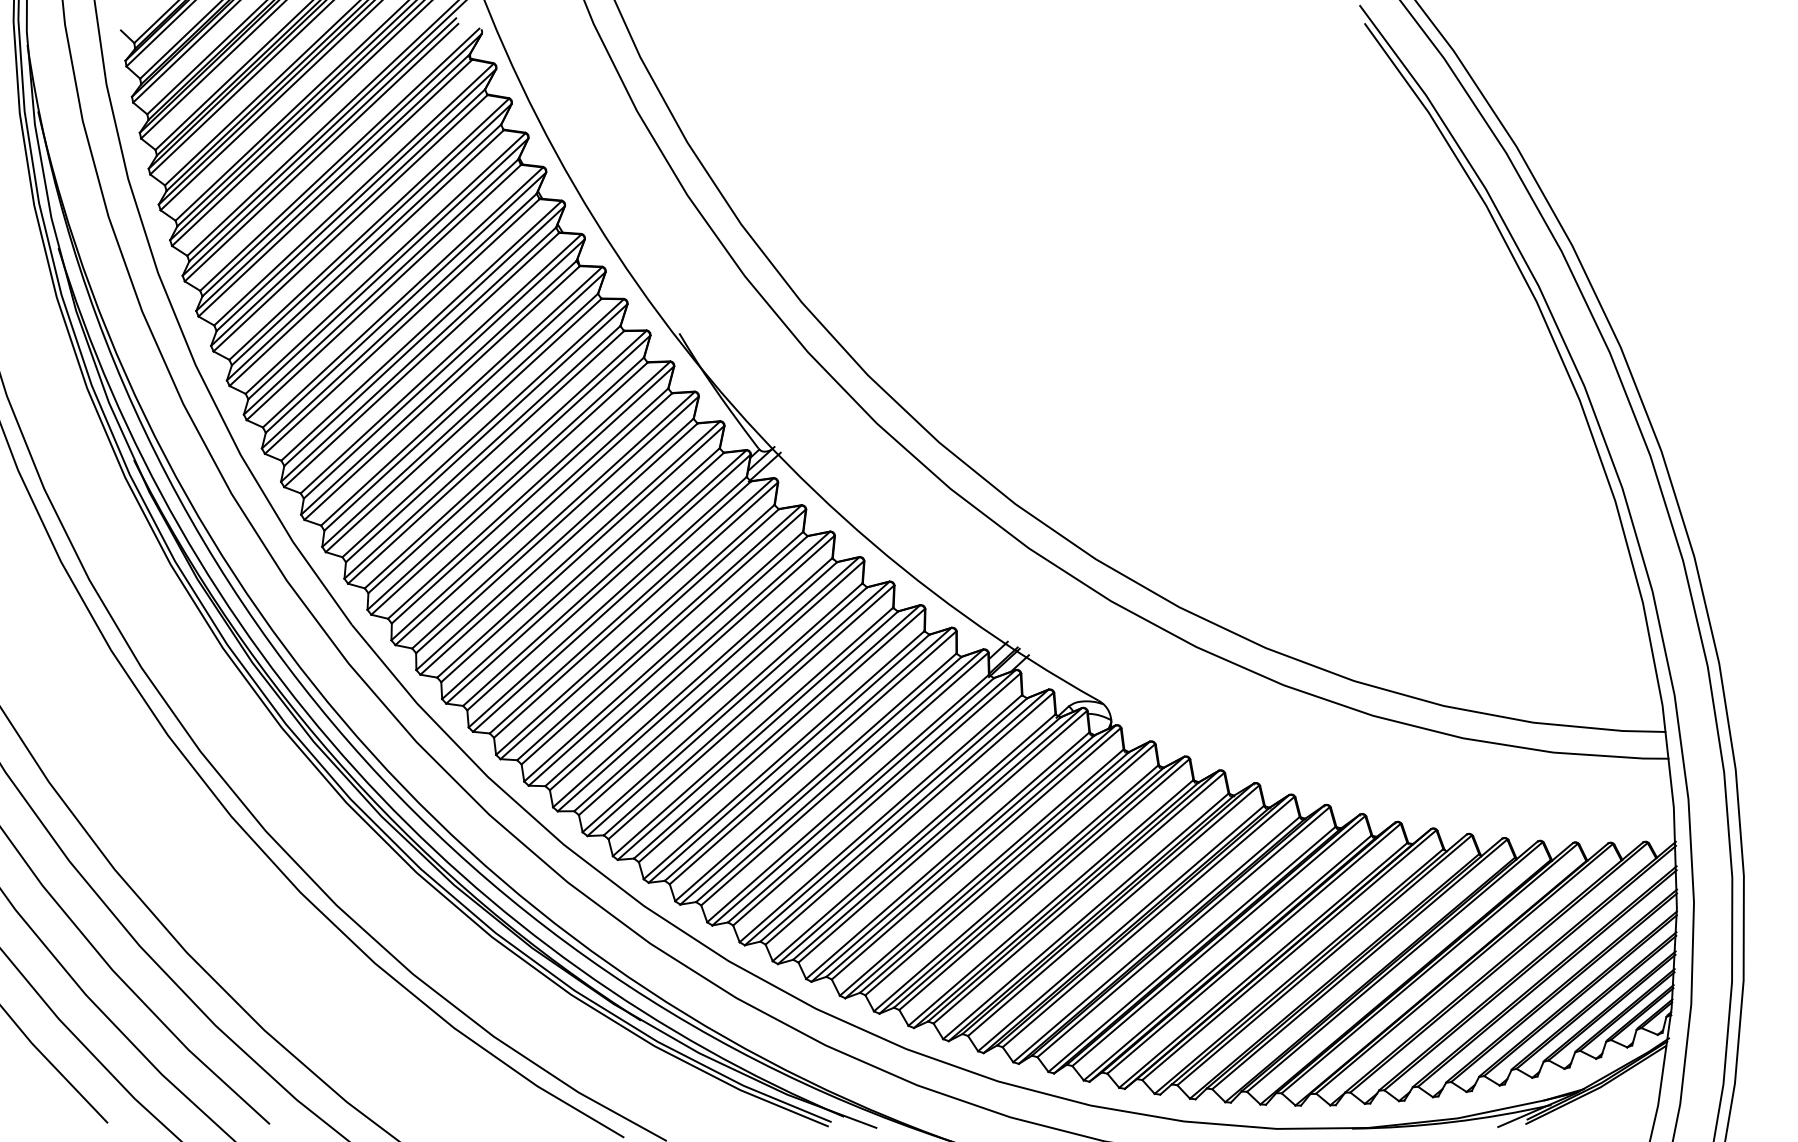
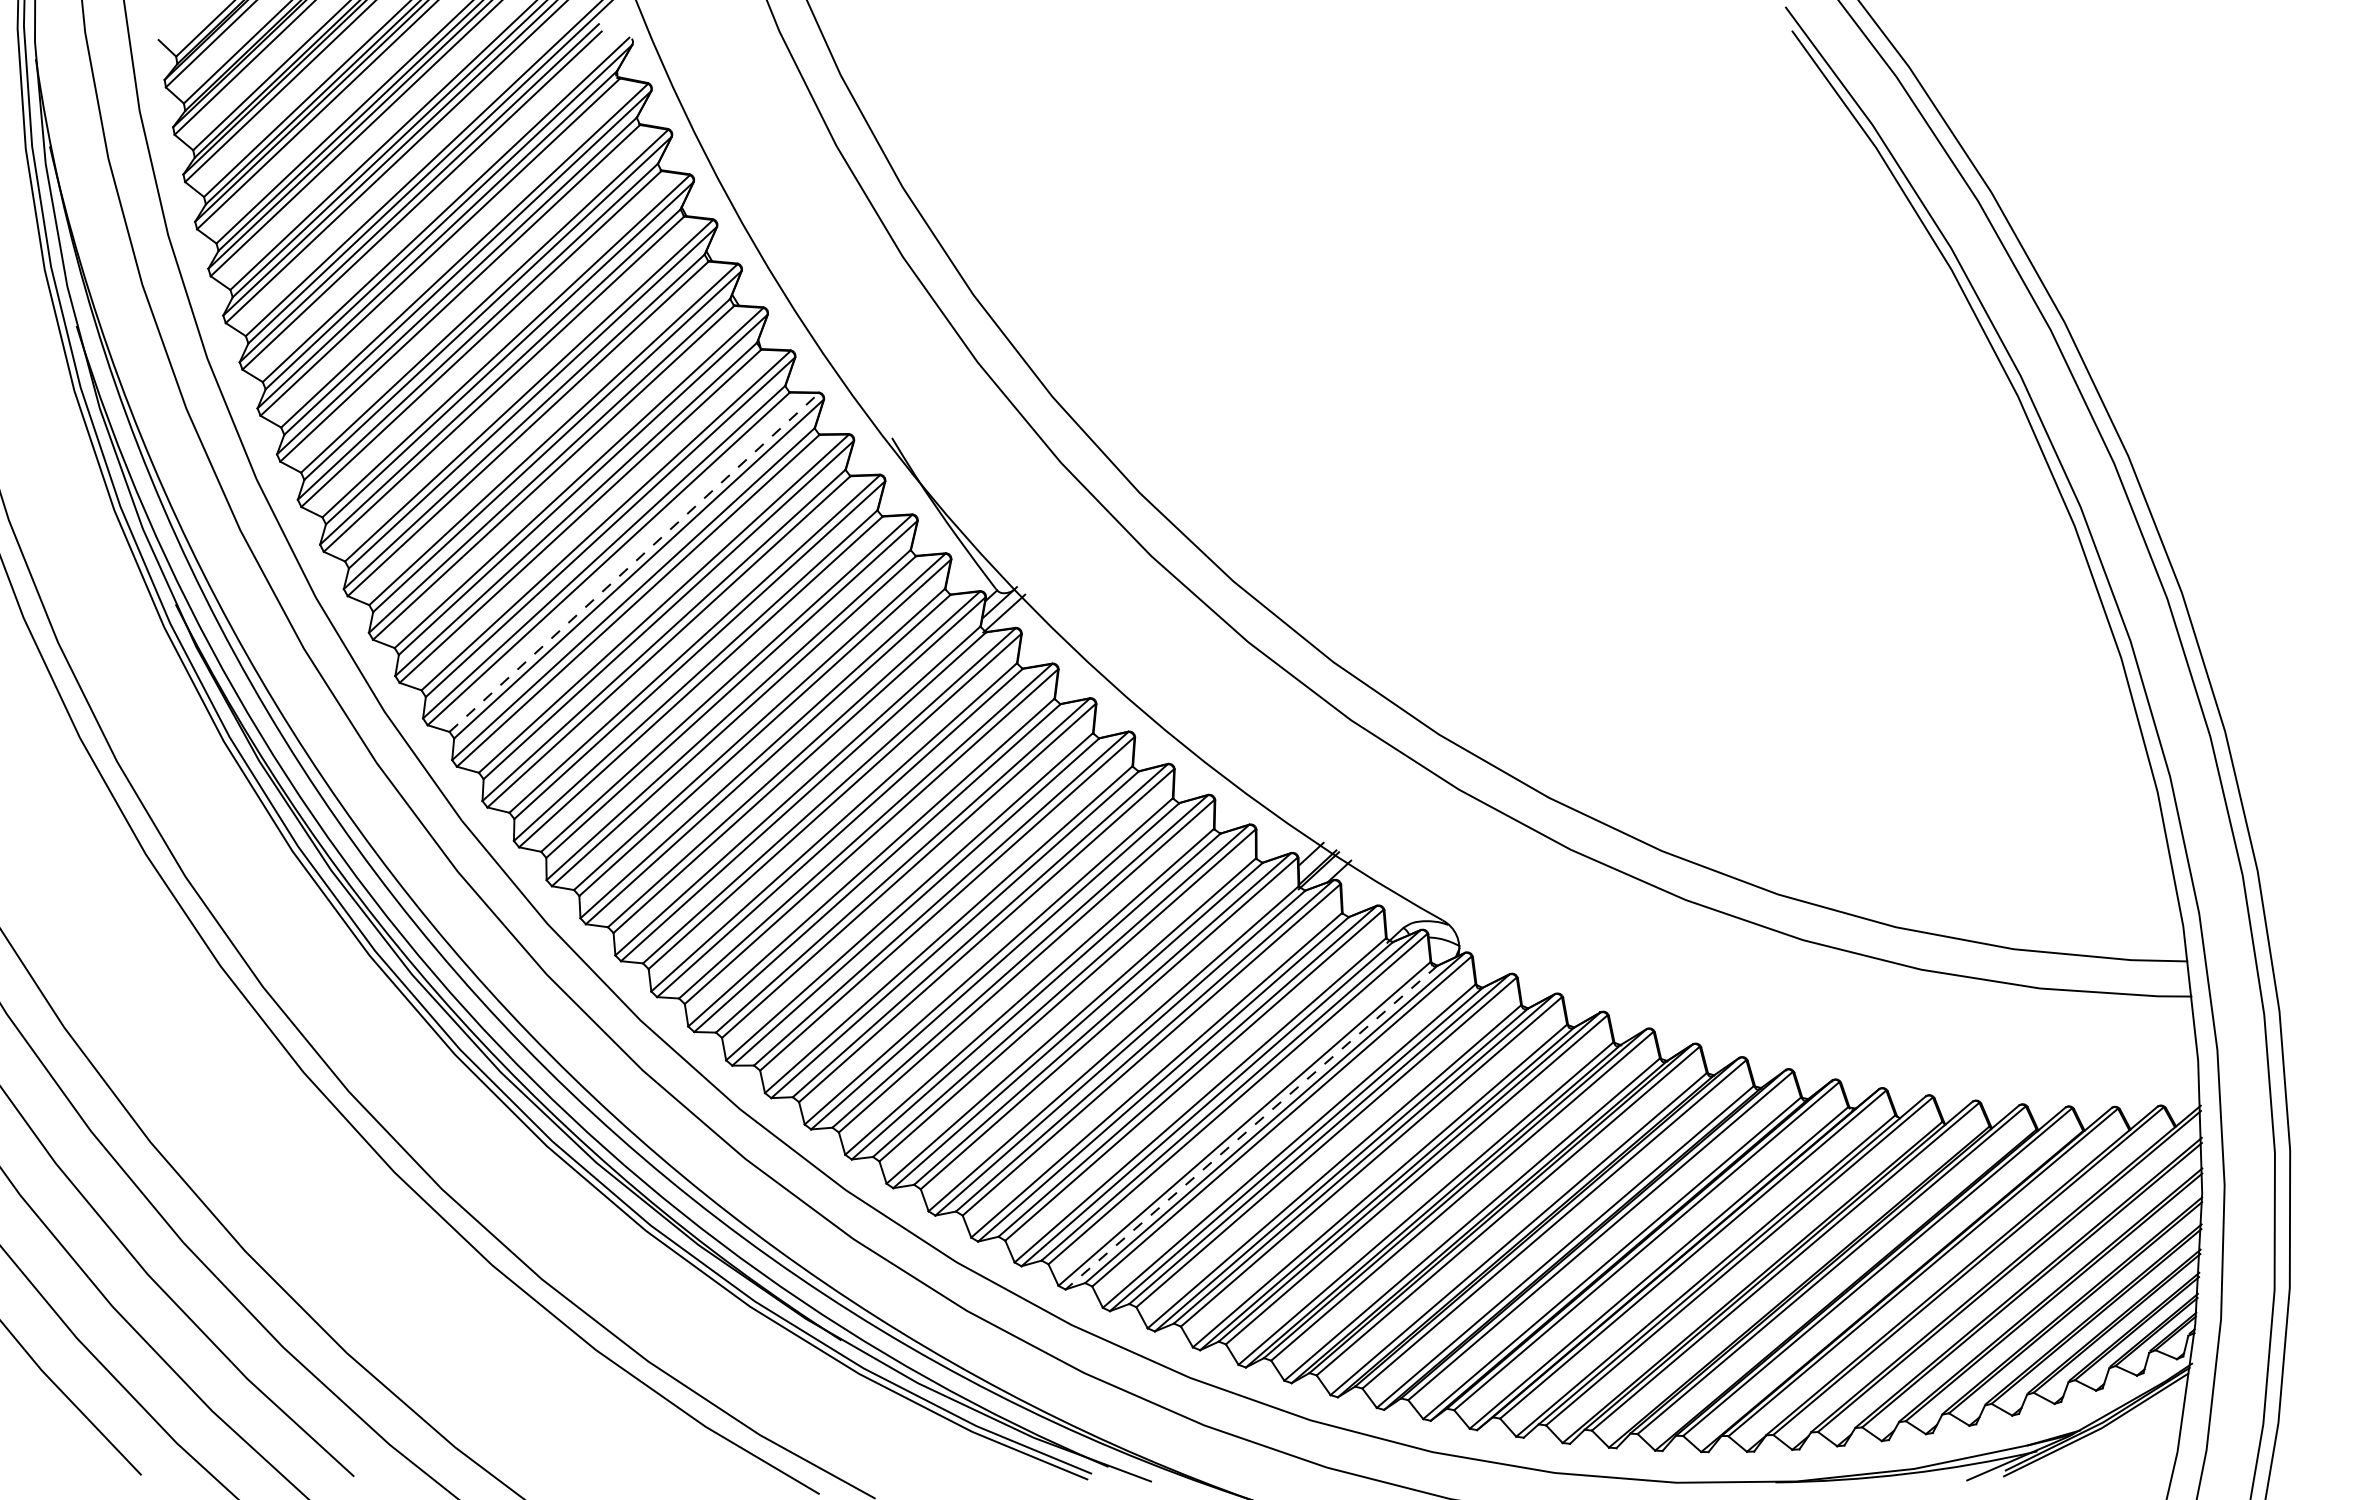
line: (483, 428) -> (634, 562), solid -> dashed
line: (953, 858) -> (1251, 1127), solid -> dashed

